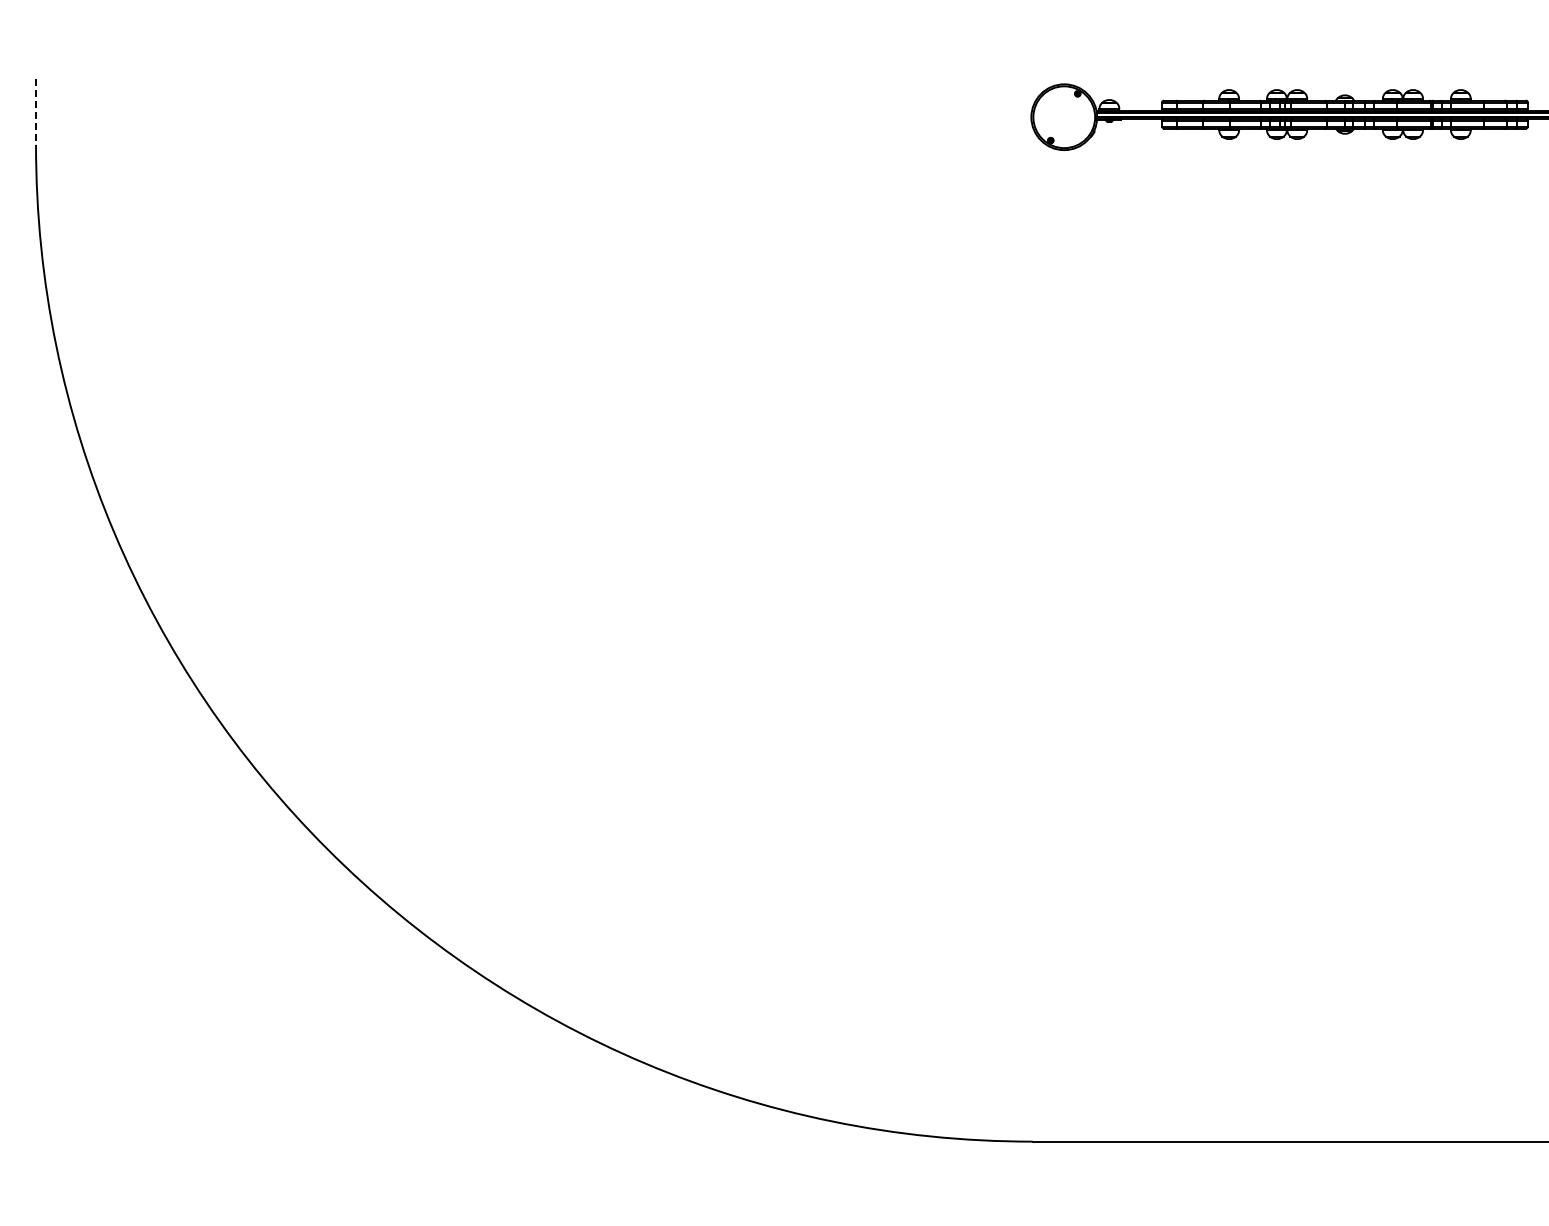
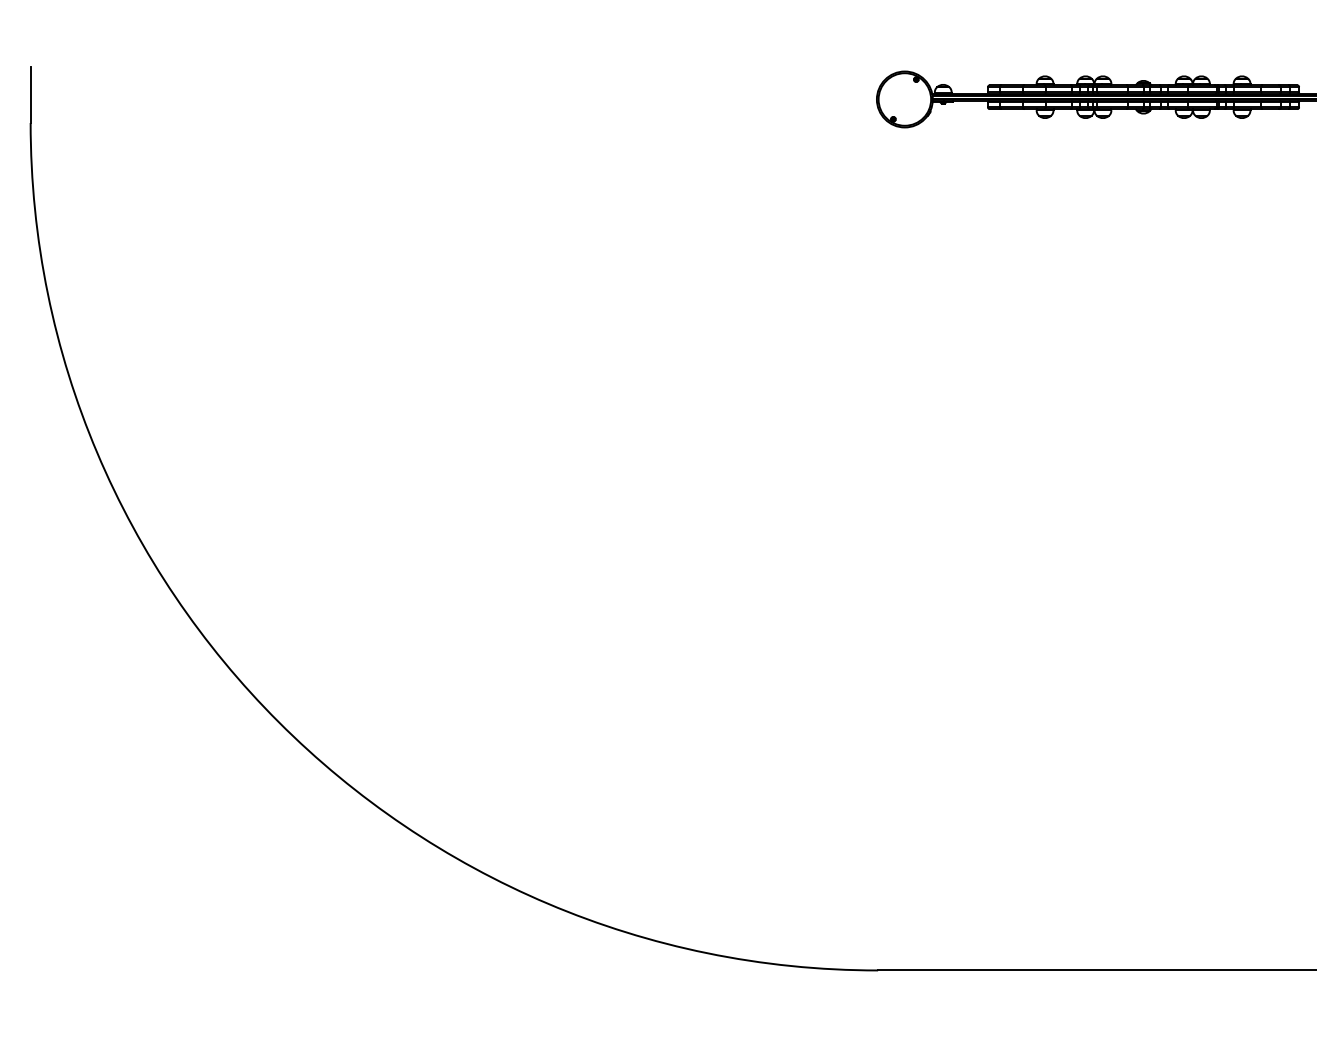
line: (36, 111) -> (31, 94), dashed -> solid

